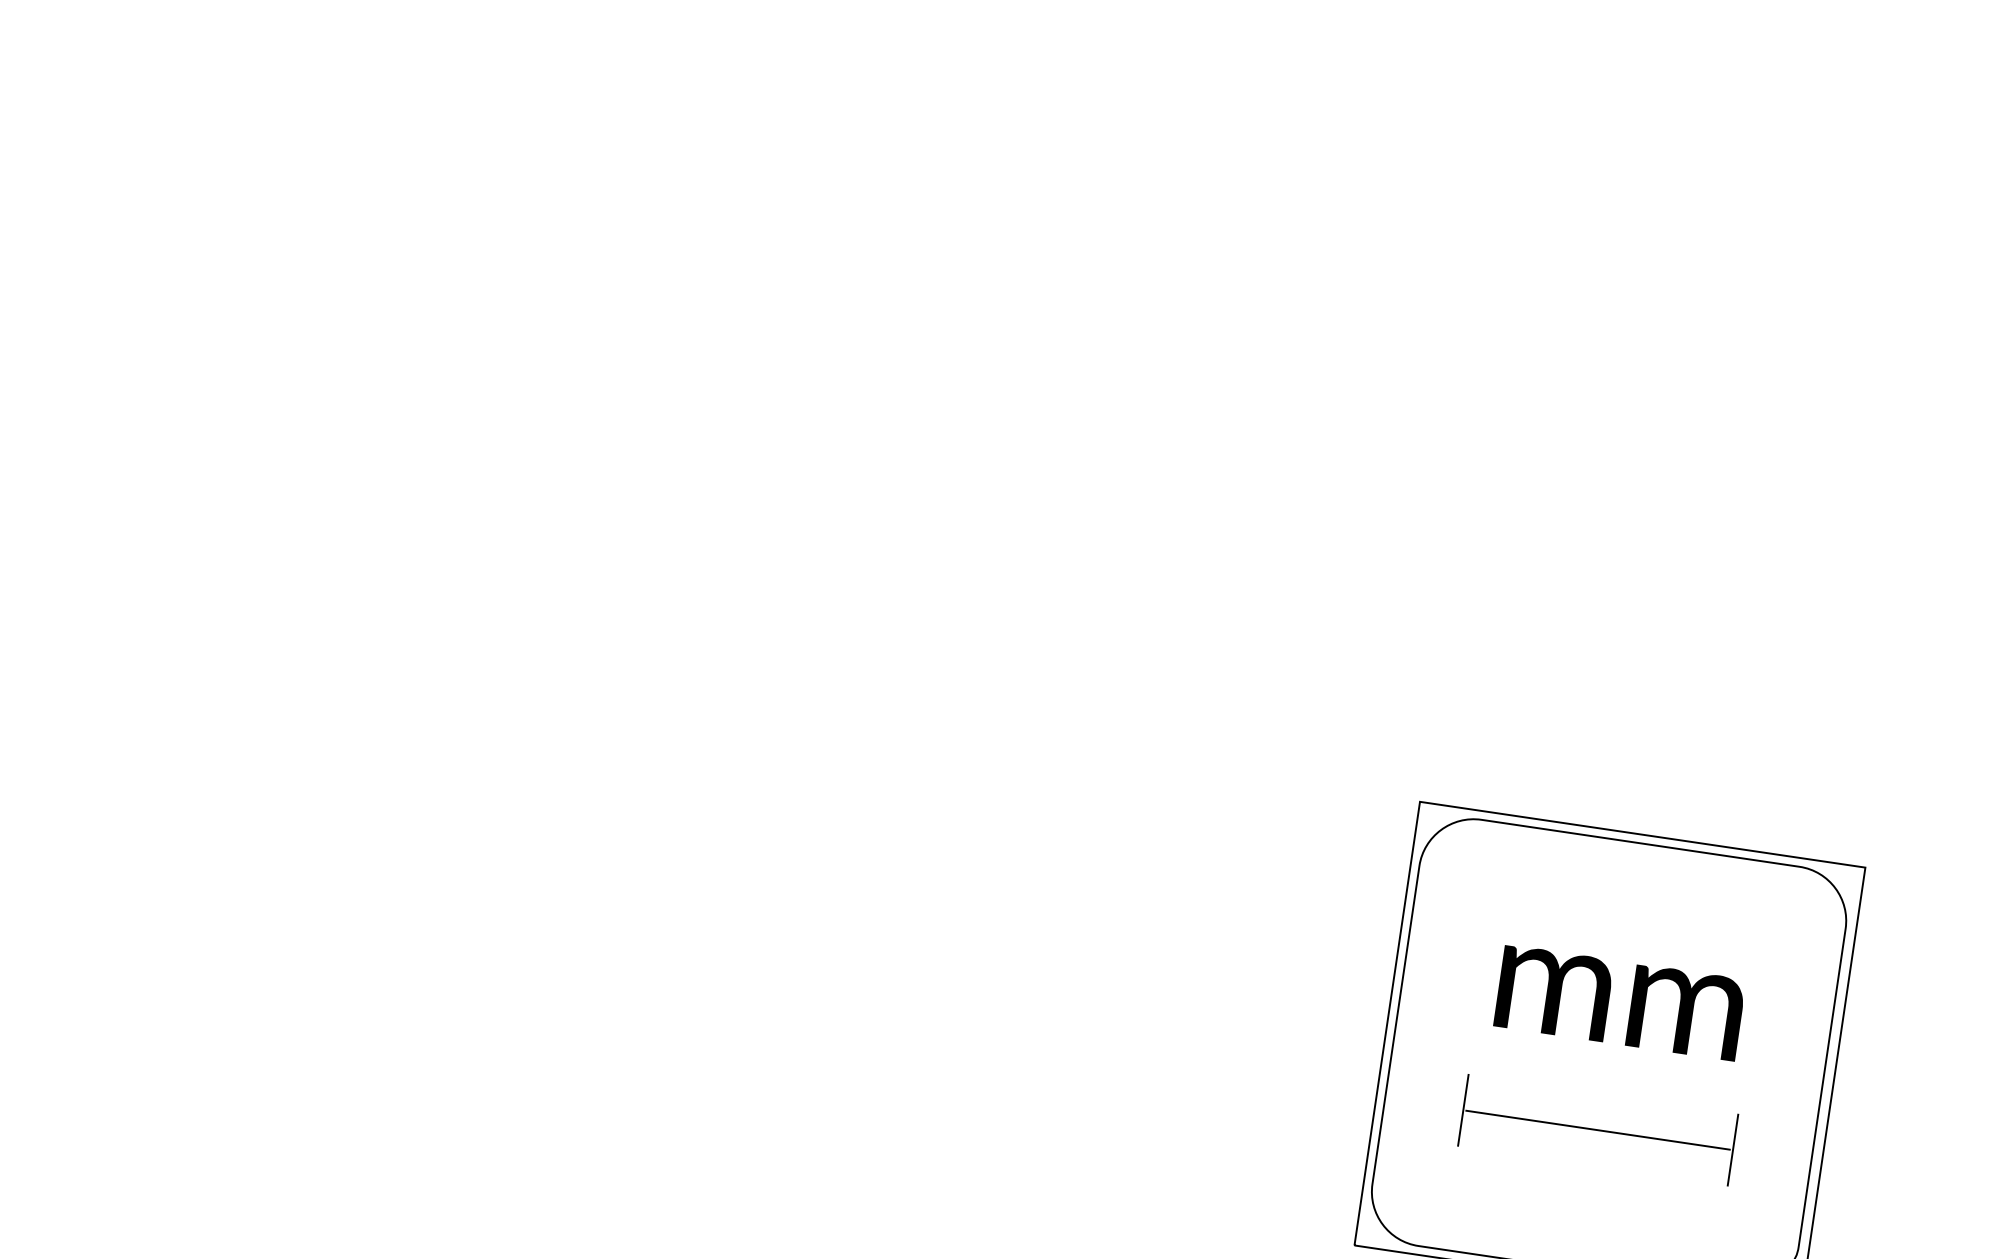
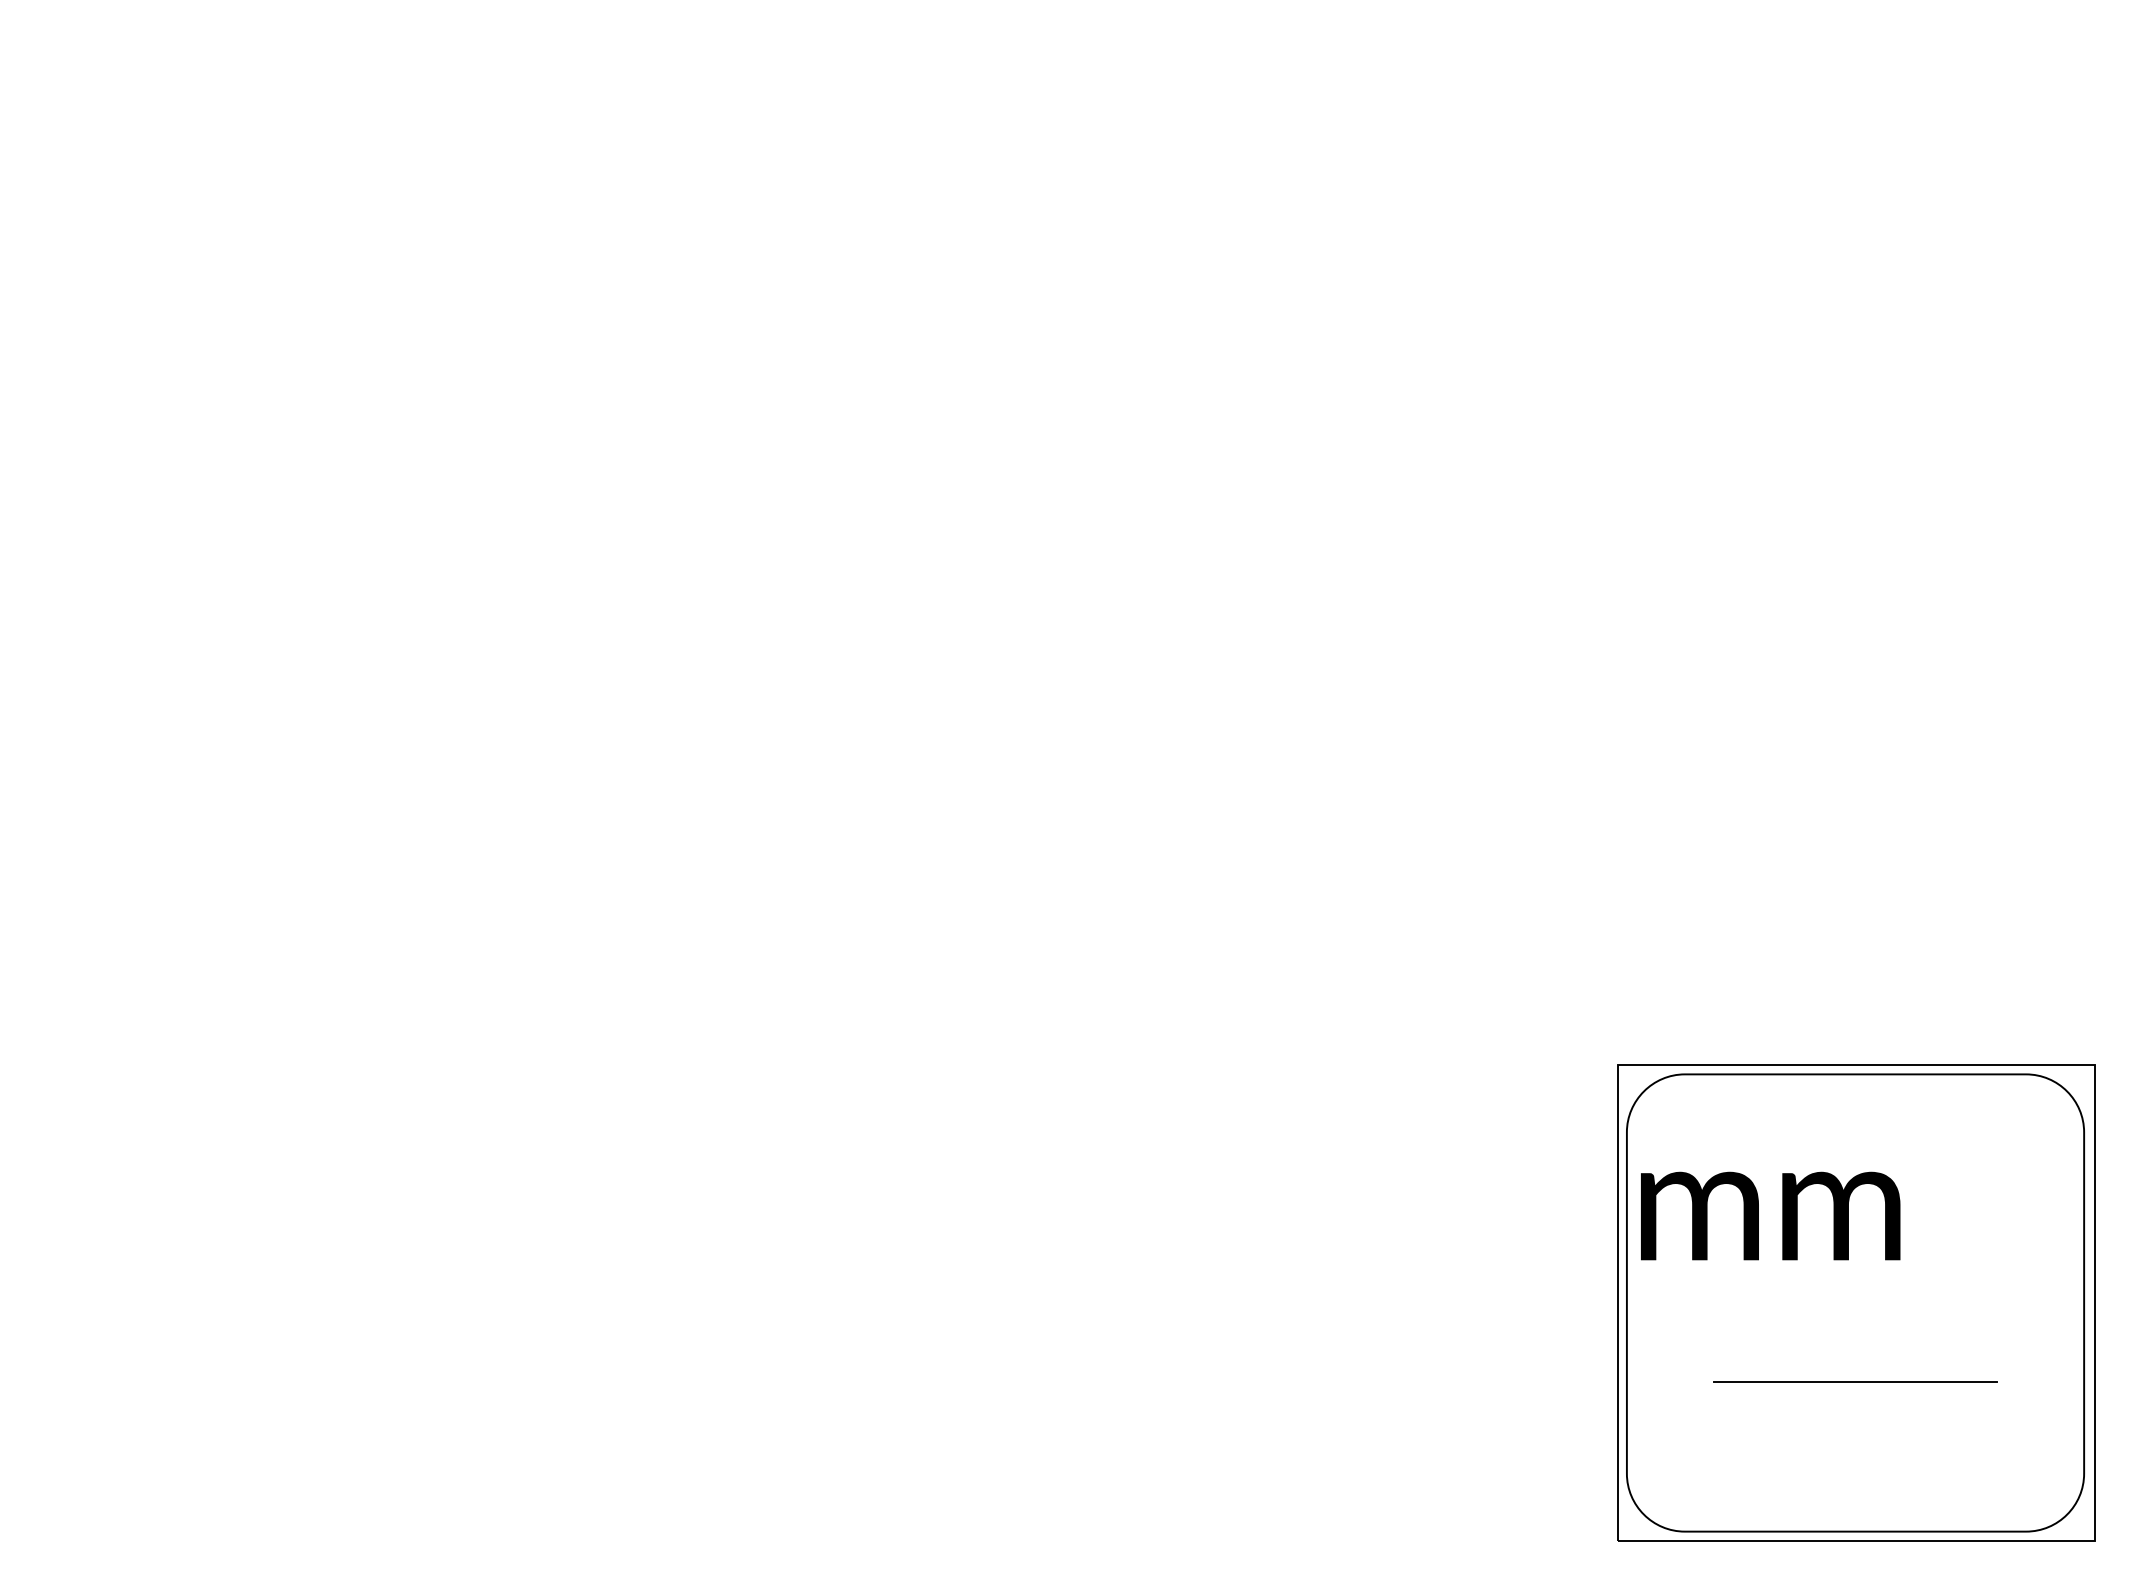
text: (1619, 1002) -> (1770, 1215), moved
line: (1462, 1110) -> (1710, 1382), removed
line: (1733, 1150) -> (2000, 1382), removed

